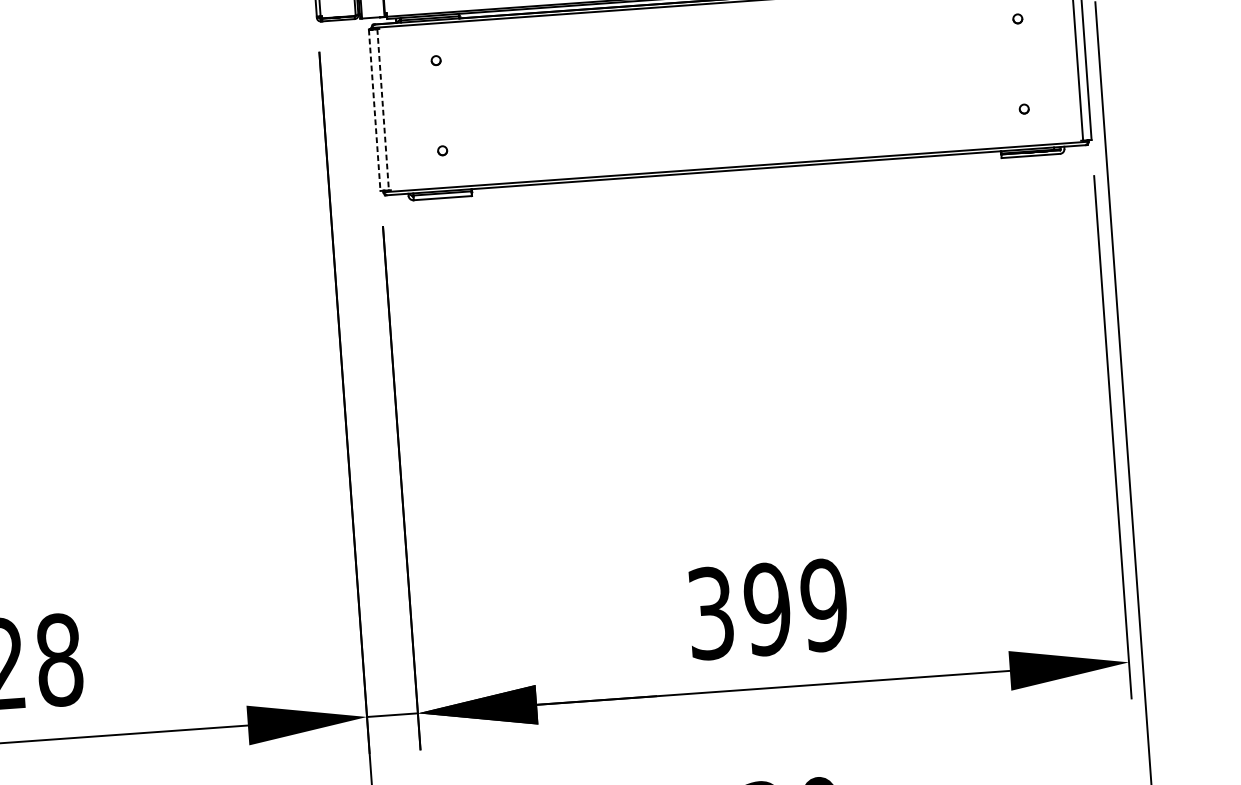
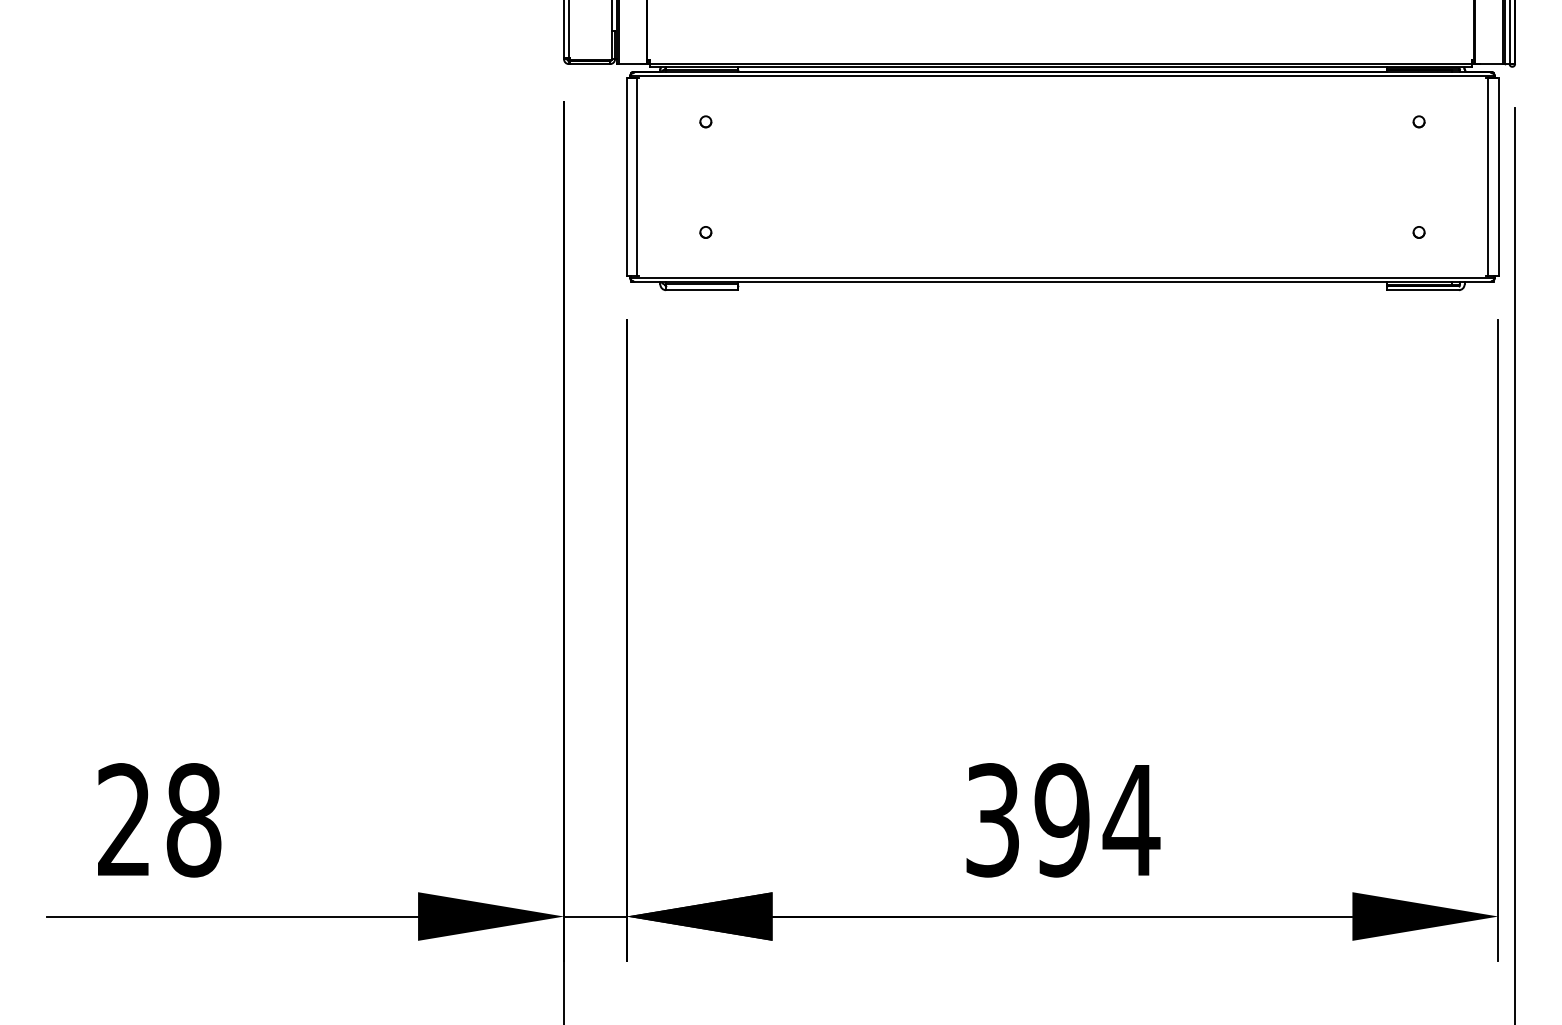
line: (374, 110) -> (626, 177), dashed -> solid
line: (382, 110) -> (636, 177), dashed -> solid
text: (824, 605) -> (1131, 820), 399 -> 394

